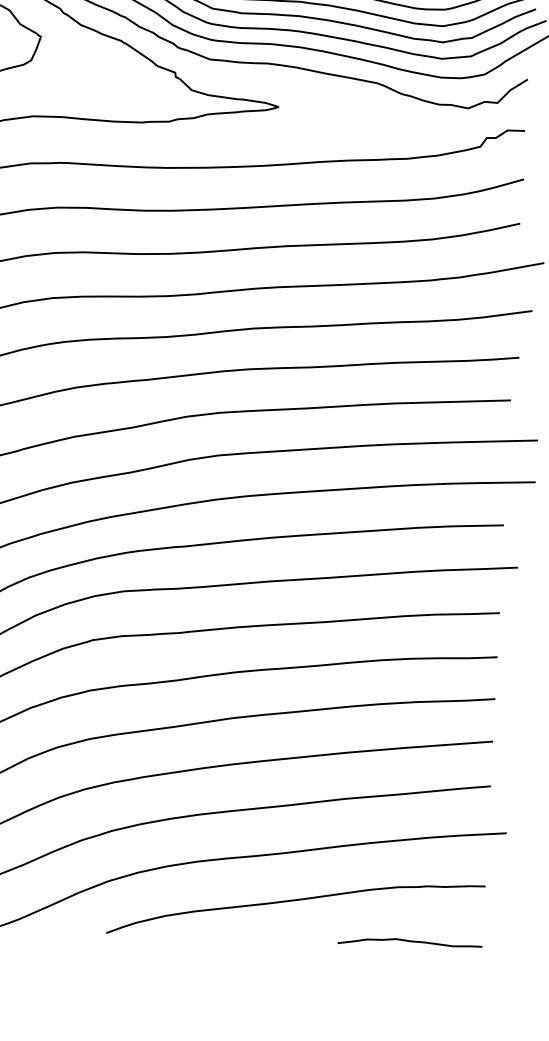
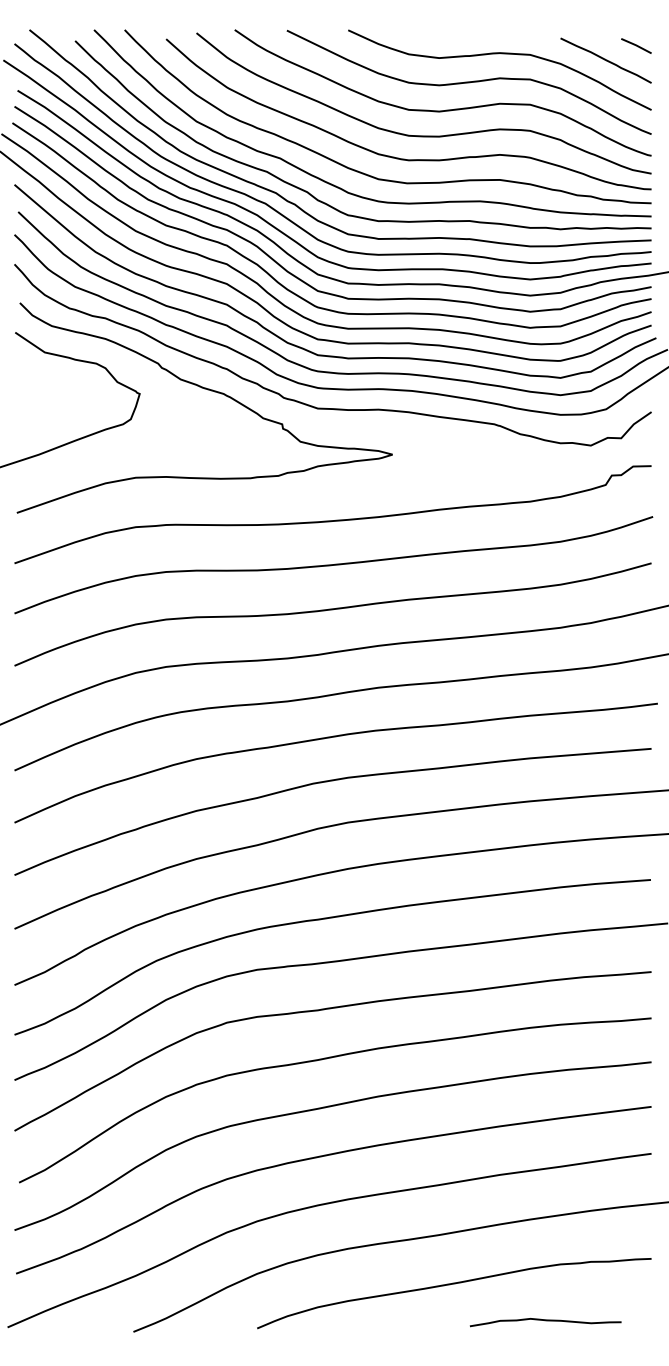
curve: (409, 942) -> (545, 1321), moved

